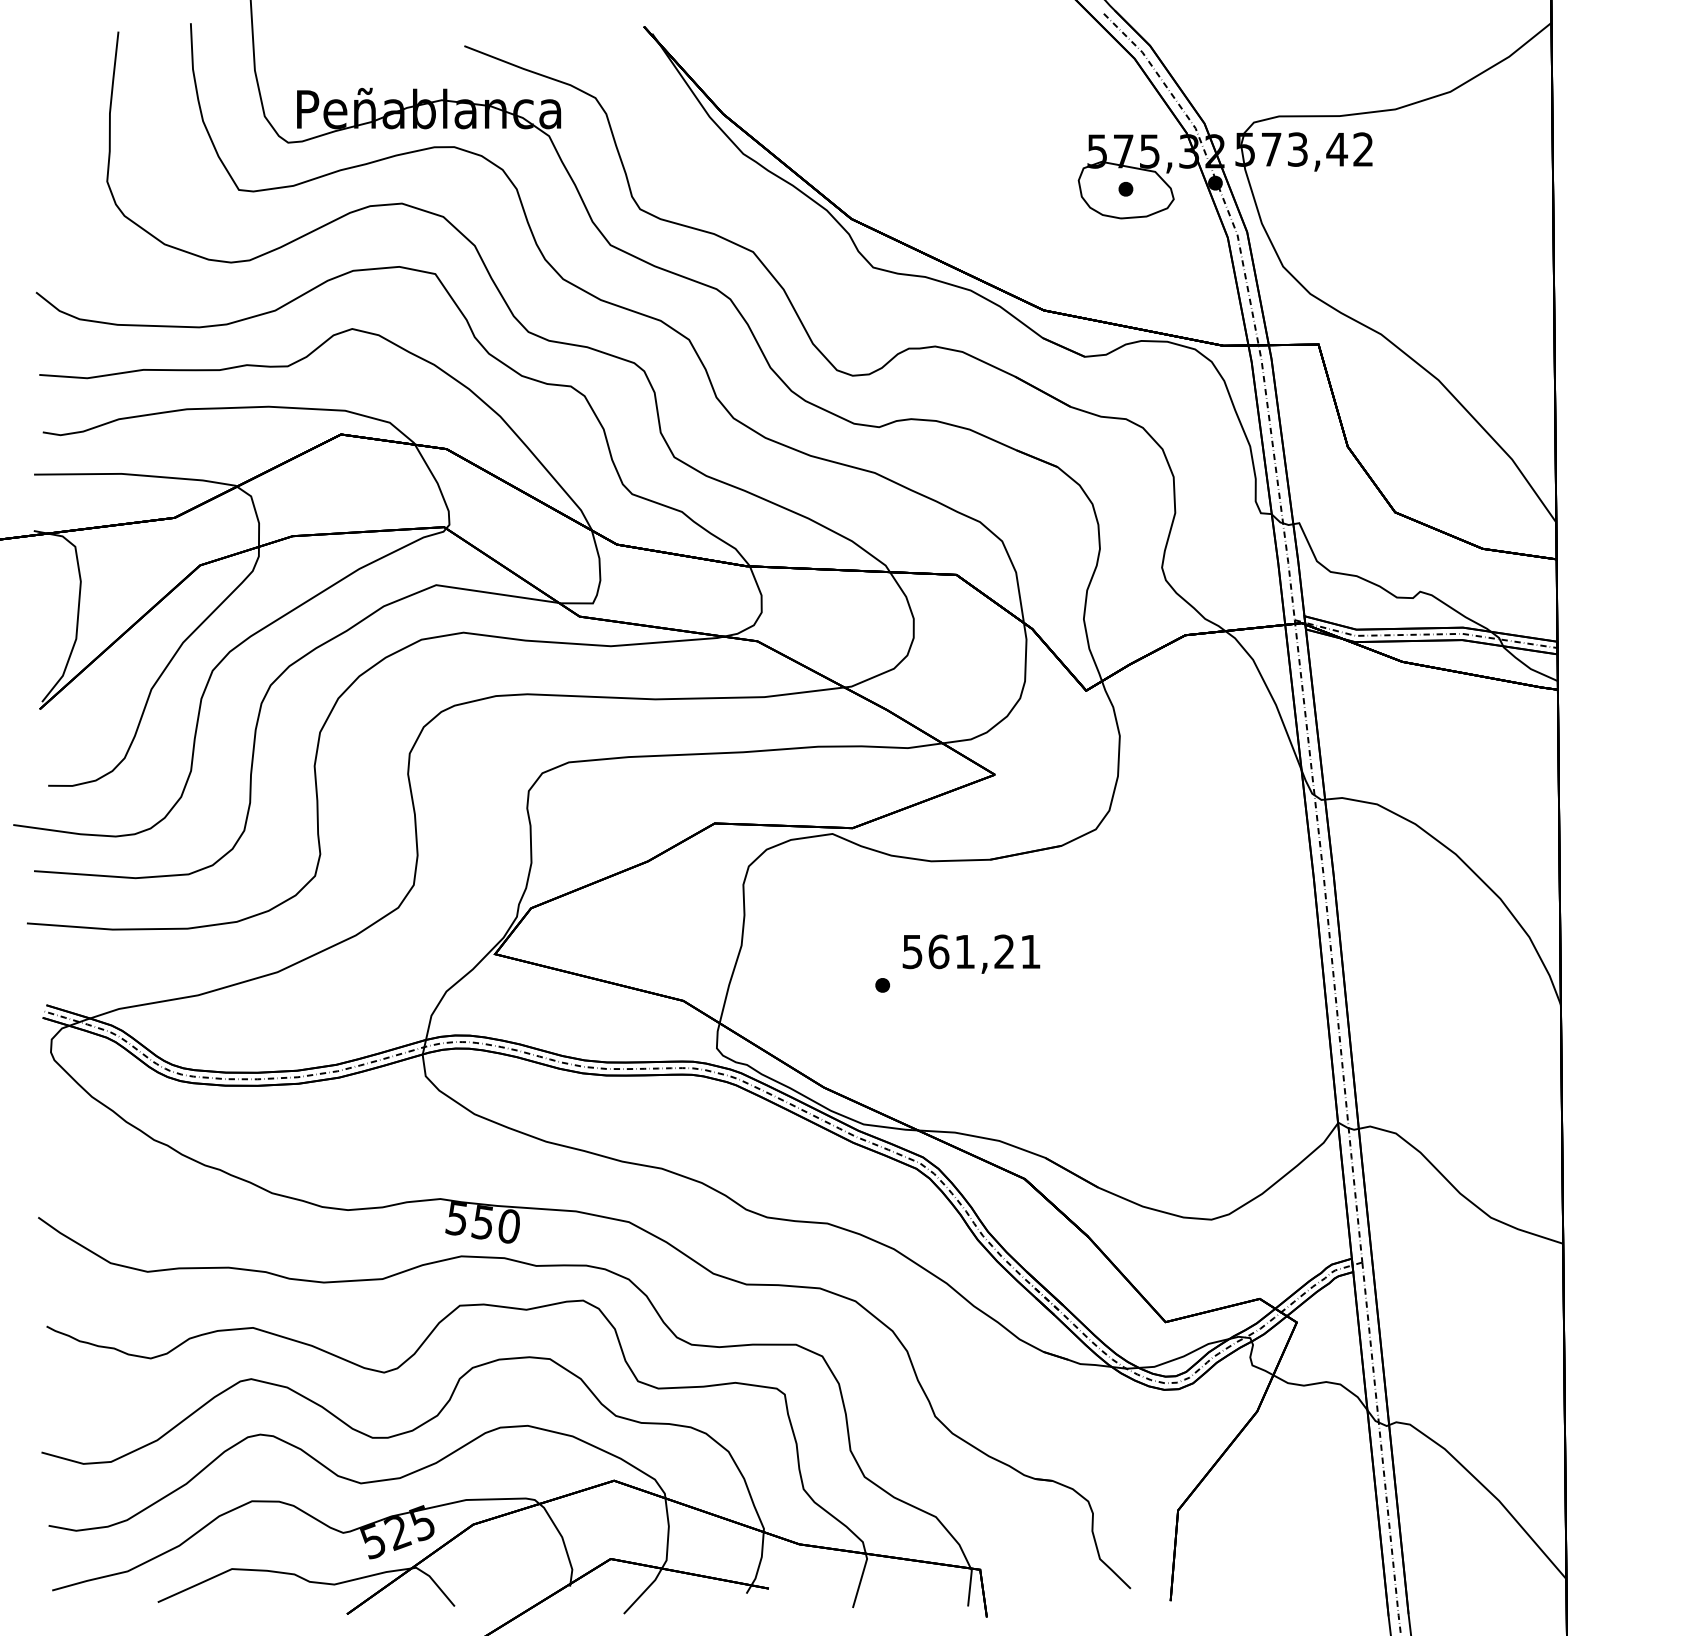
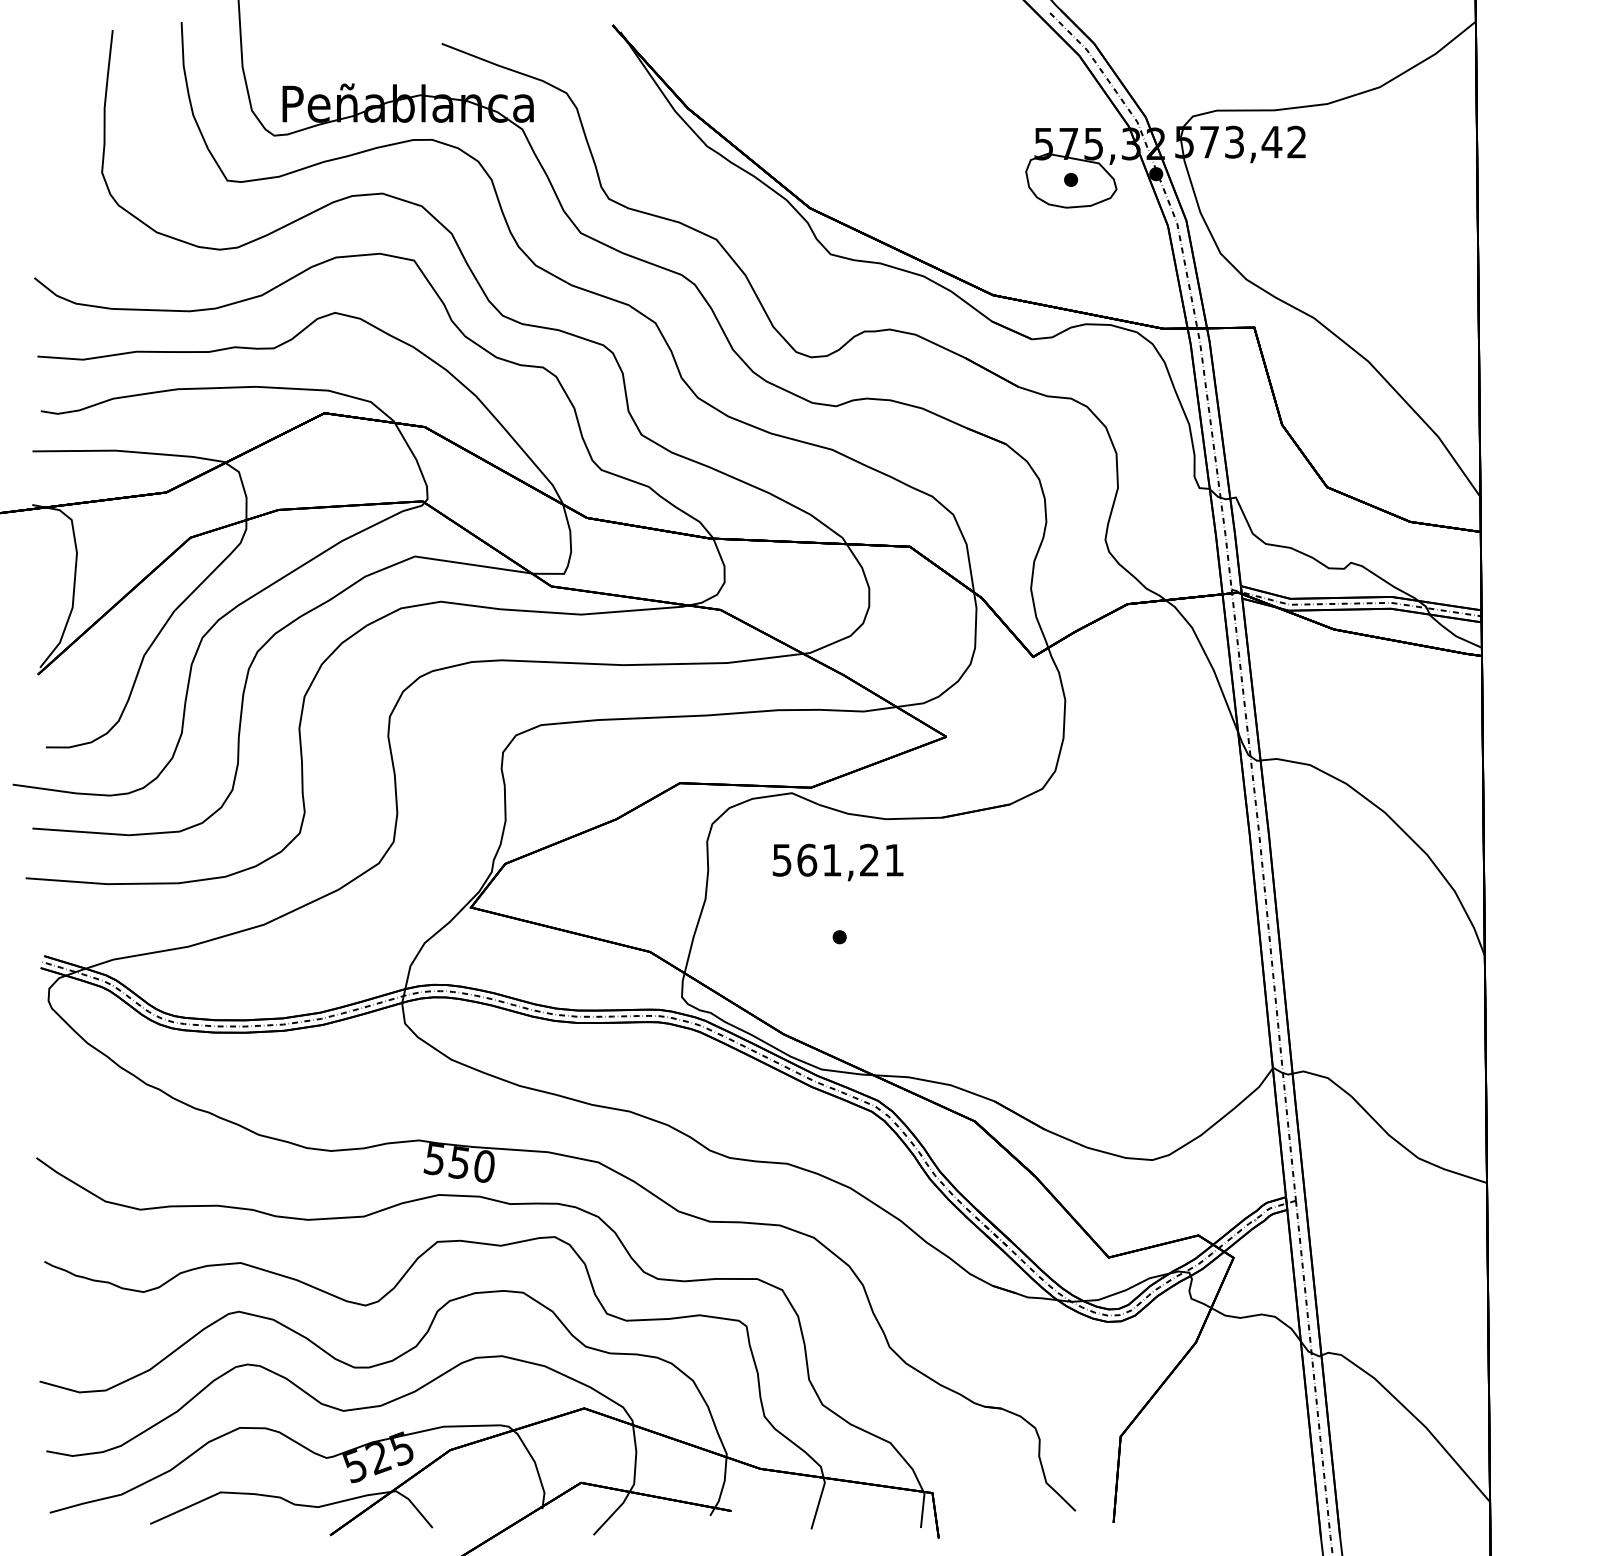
text: (970, 954) -> (837, 862), moved

